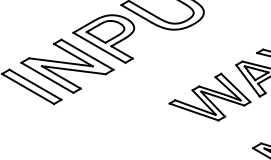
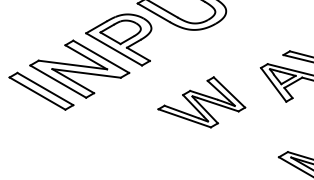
part: (209, 97) -> (201, 102), moved

